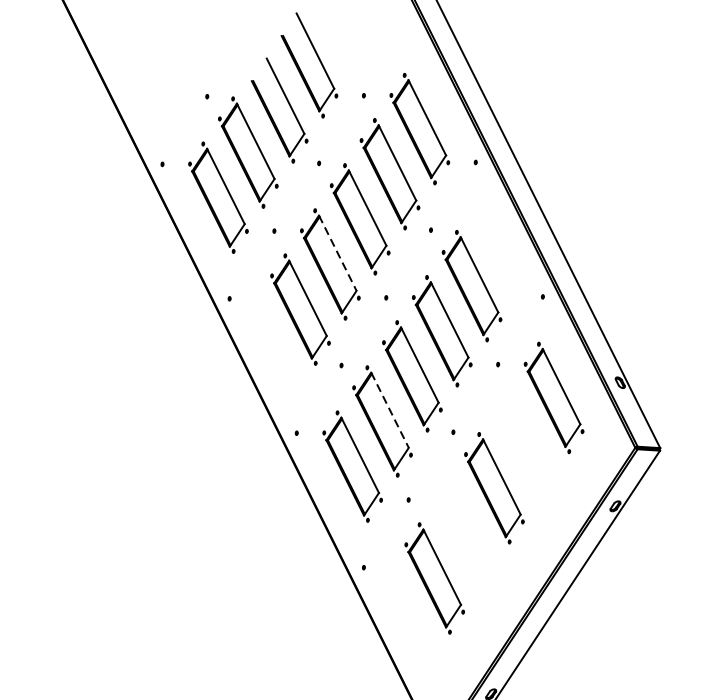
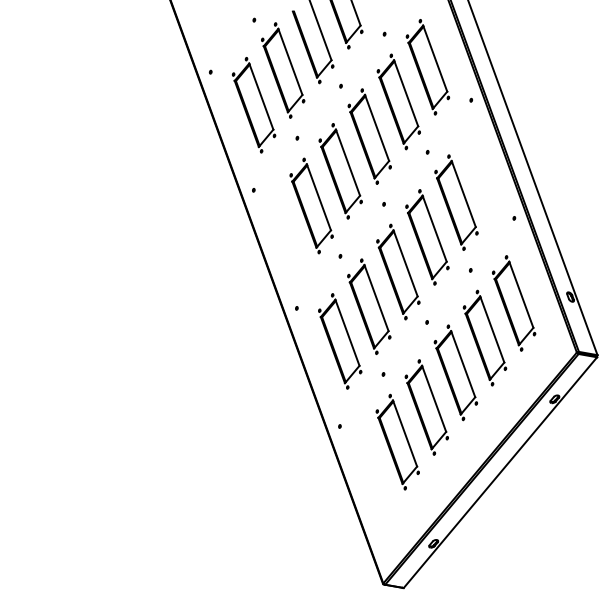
line: (338, 254) -> (348, 163), dashed -> solid
line: (390, 410) -> (376, 298), dashed -> solid
part: (523, 442) -> (484, 337), added
part: (464, 533) -> (426, 407), added

